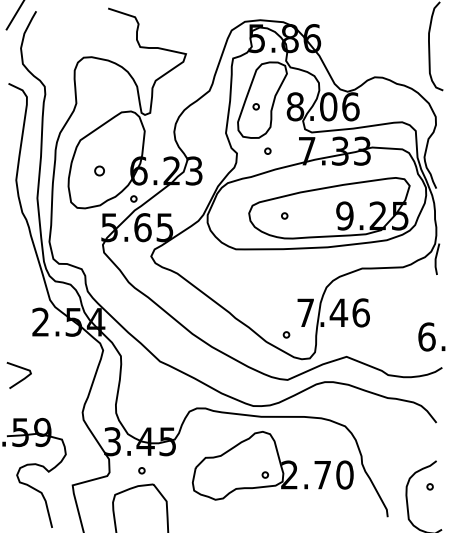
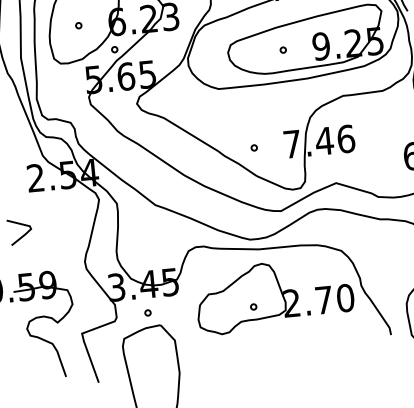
part: (99, 170) -> (78, 25), size x0.62
part: (284, 215) -> (283, 49), moved
part: (286, 334) -> (254, 147), moved
part: (264, 474) -> (252, 306), moved

